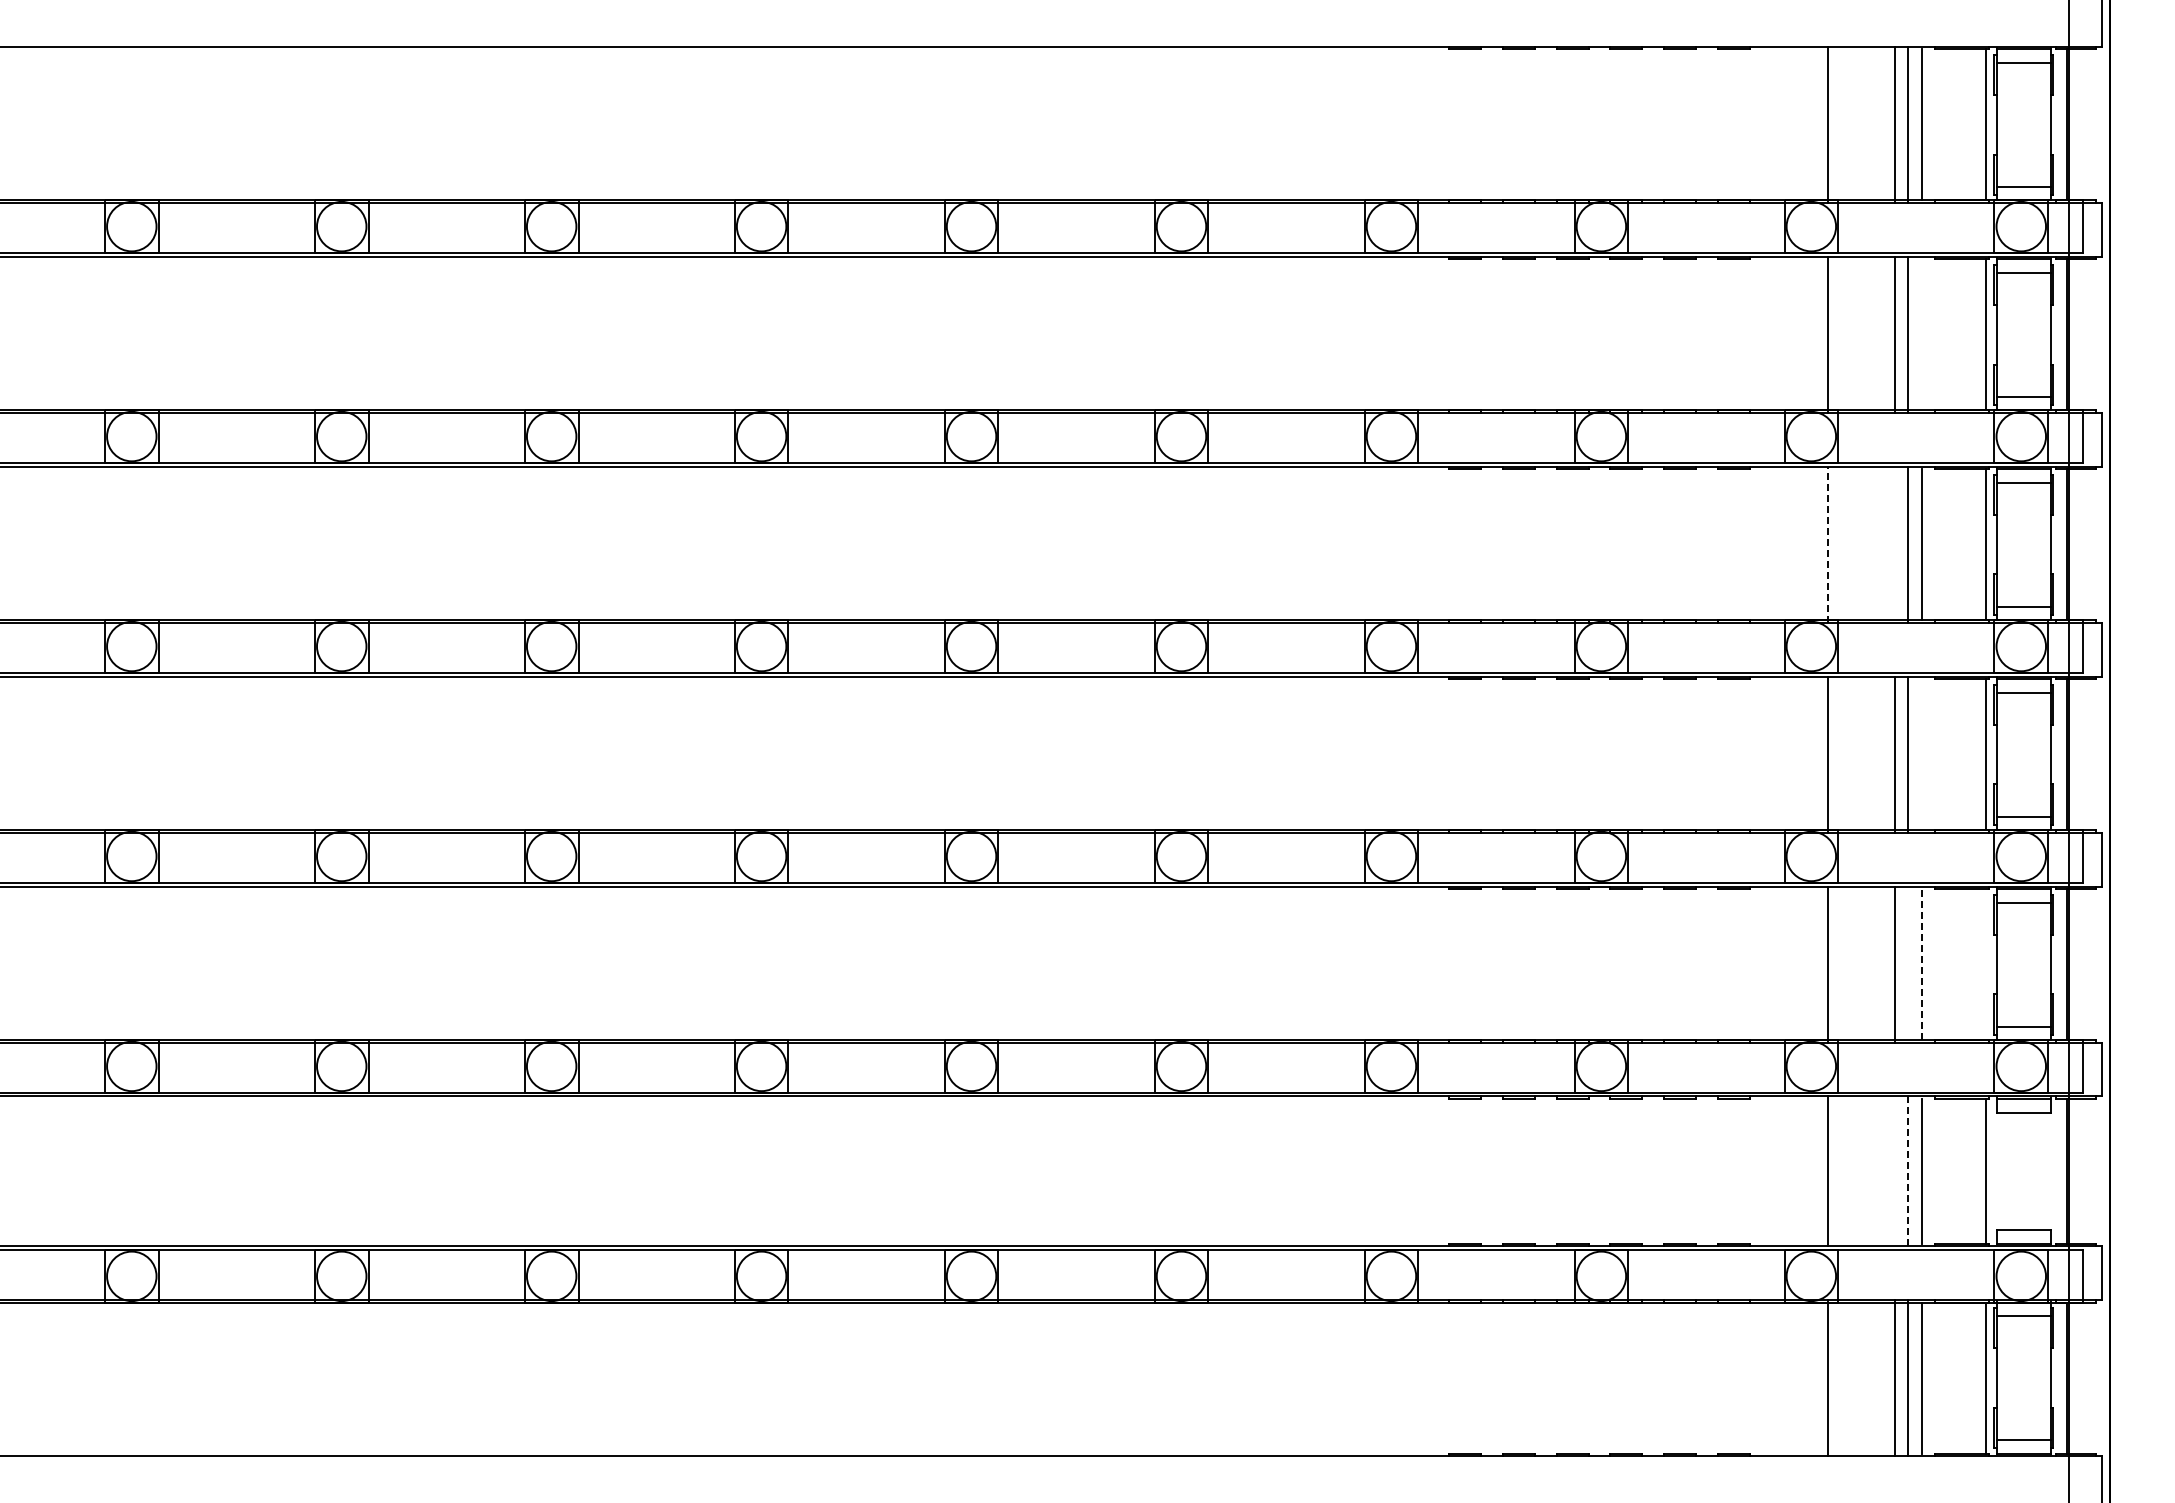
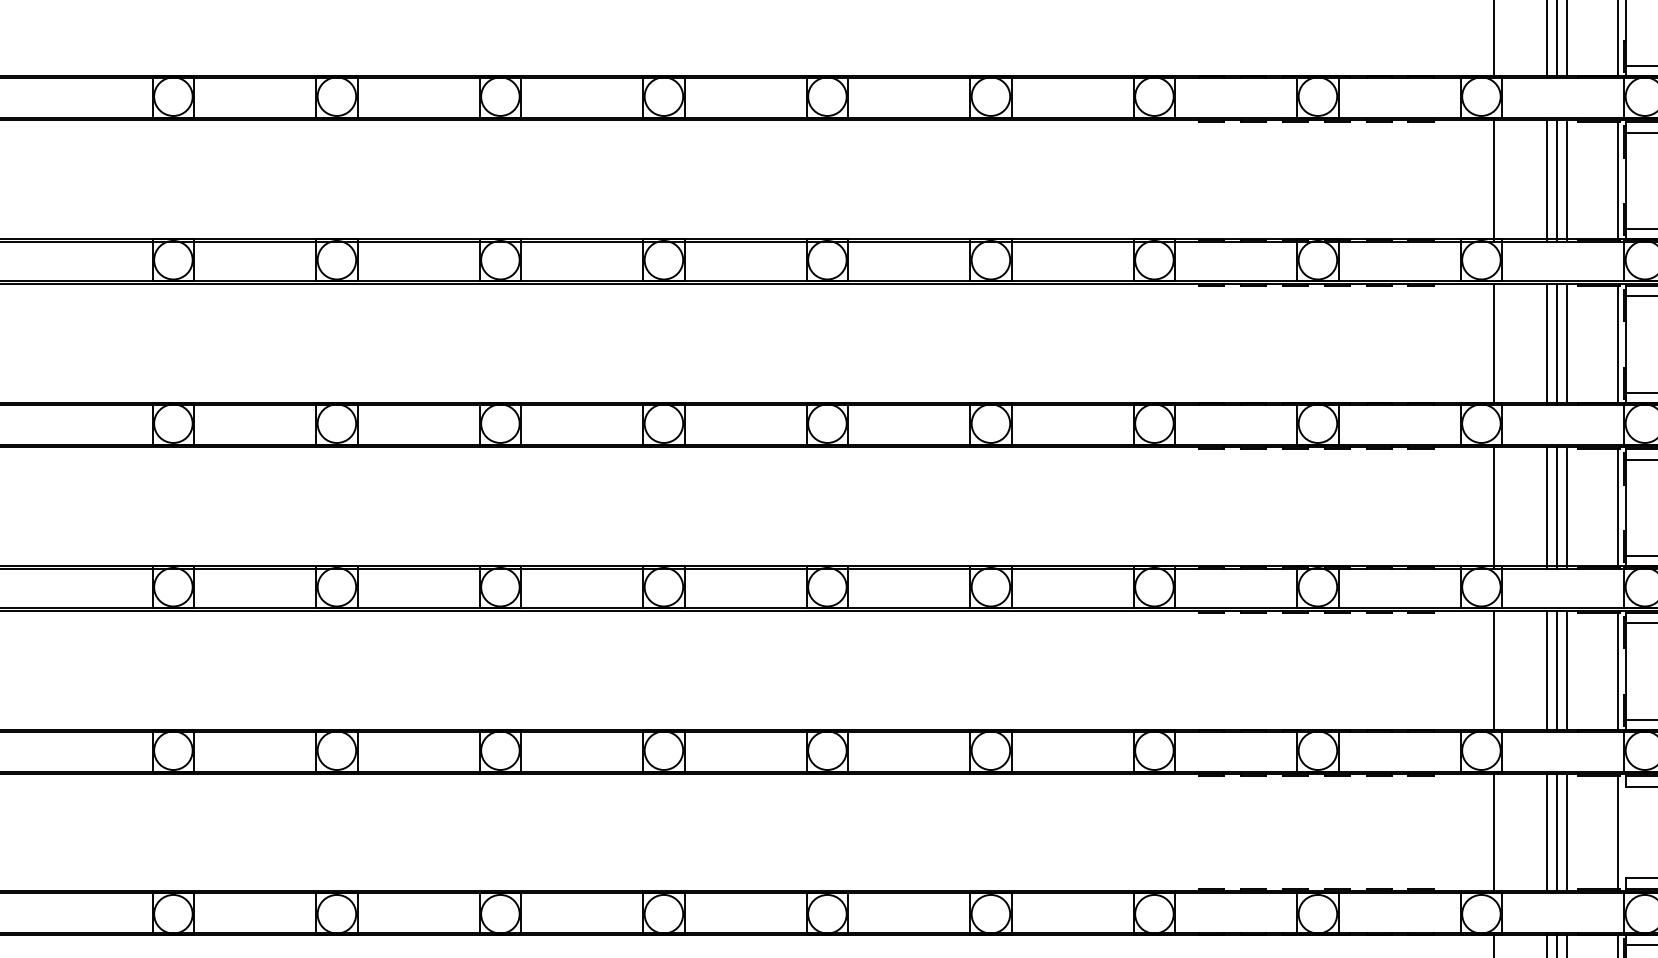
line: (1921, 334) -> (1567, 180), added
line: (1827, 544) -> (1494, 344), dashed -> solid
line: (1894, 544) -> (1546, 344), added
line: (1921, 754) -> (1567, 507), added
line: (1908, 964) -> (1557, 671), added
line: (1921, 964) -> (1567, 671), dashed -> solid
line: (1986, 964) -> (1617, 671), added
line: (1894, 1171) -> (1546, 832), added
line: (1908, 1171) -> (1557, 832), dashed -> solid

